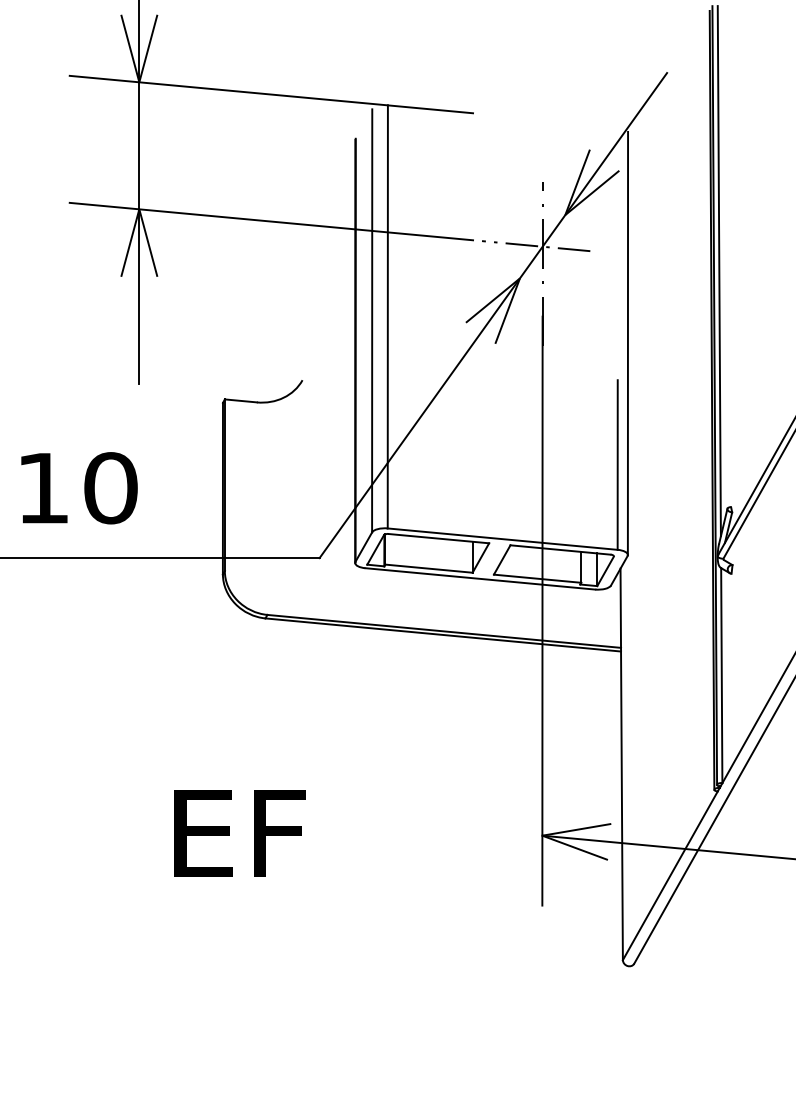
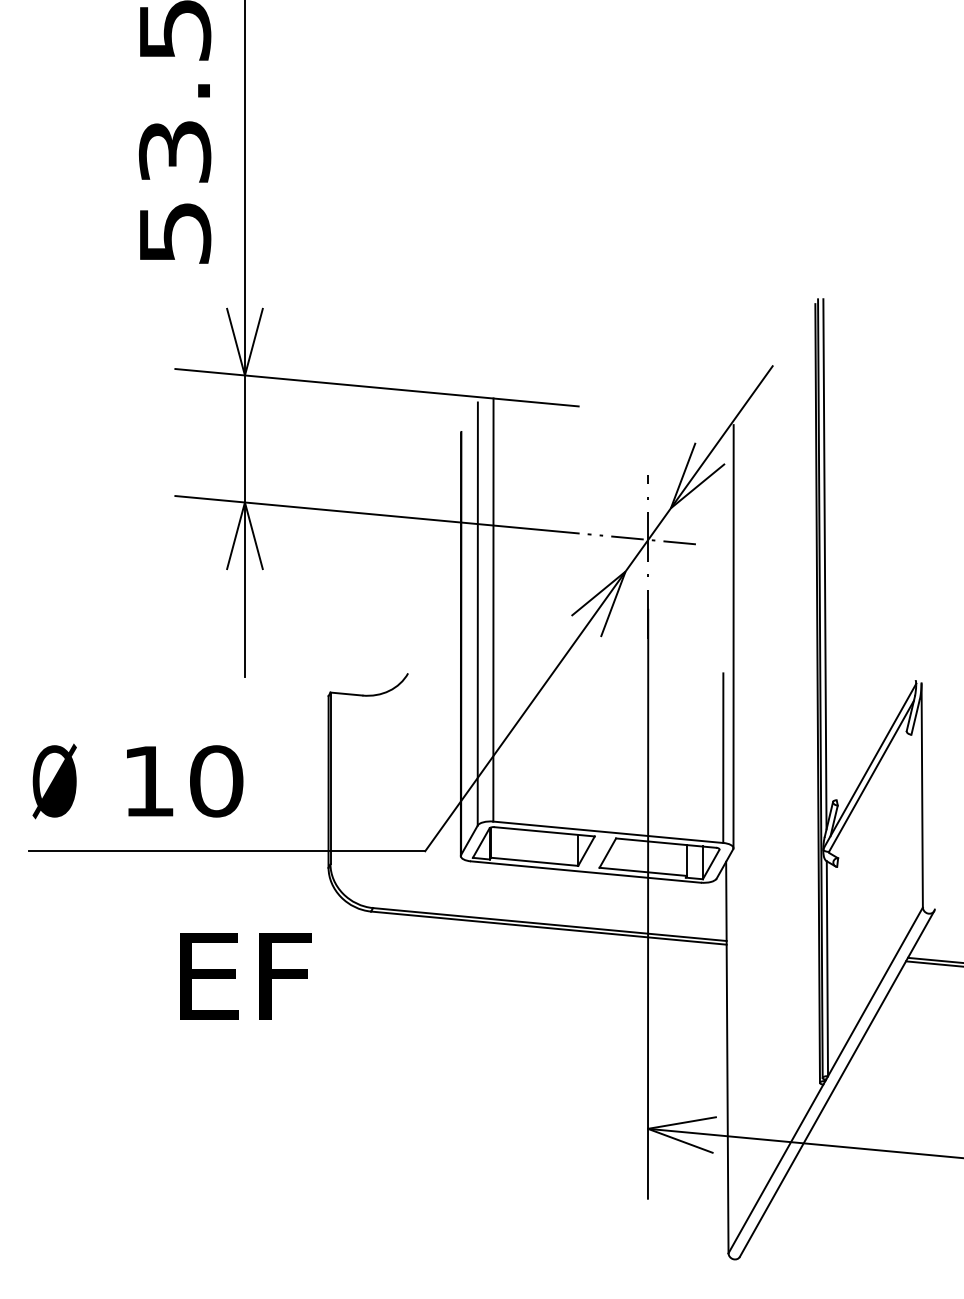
text: (239, 833) -> (245, 976), moved

